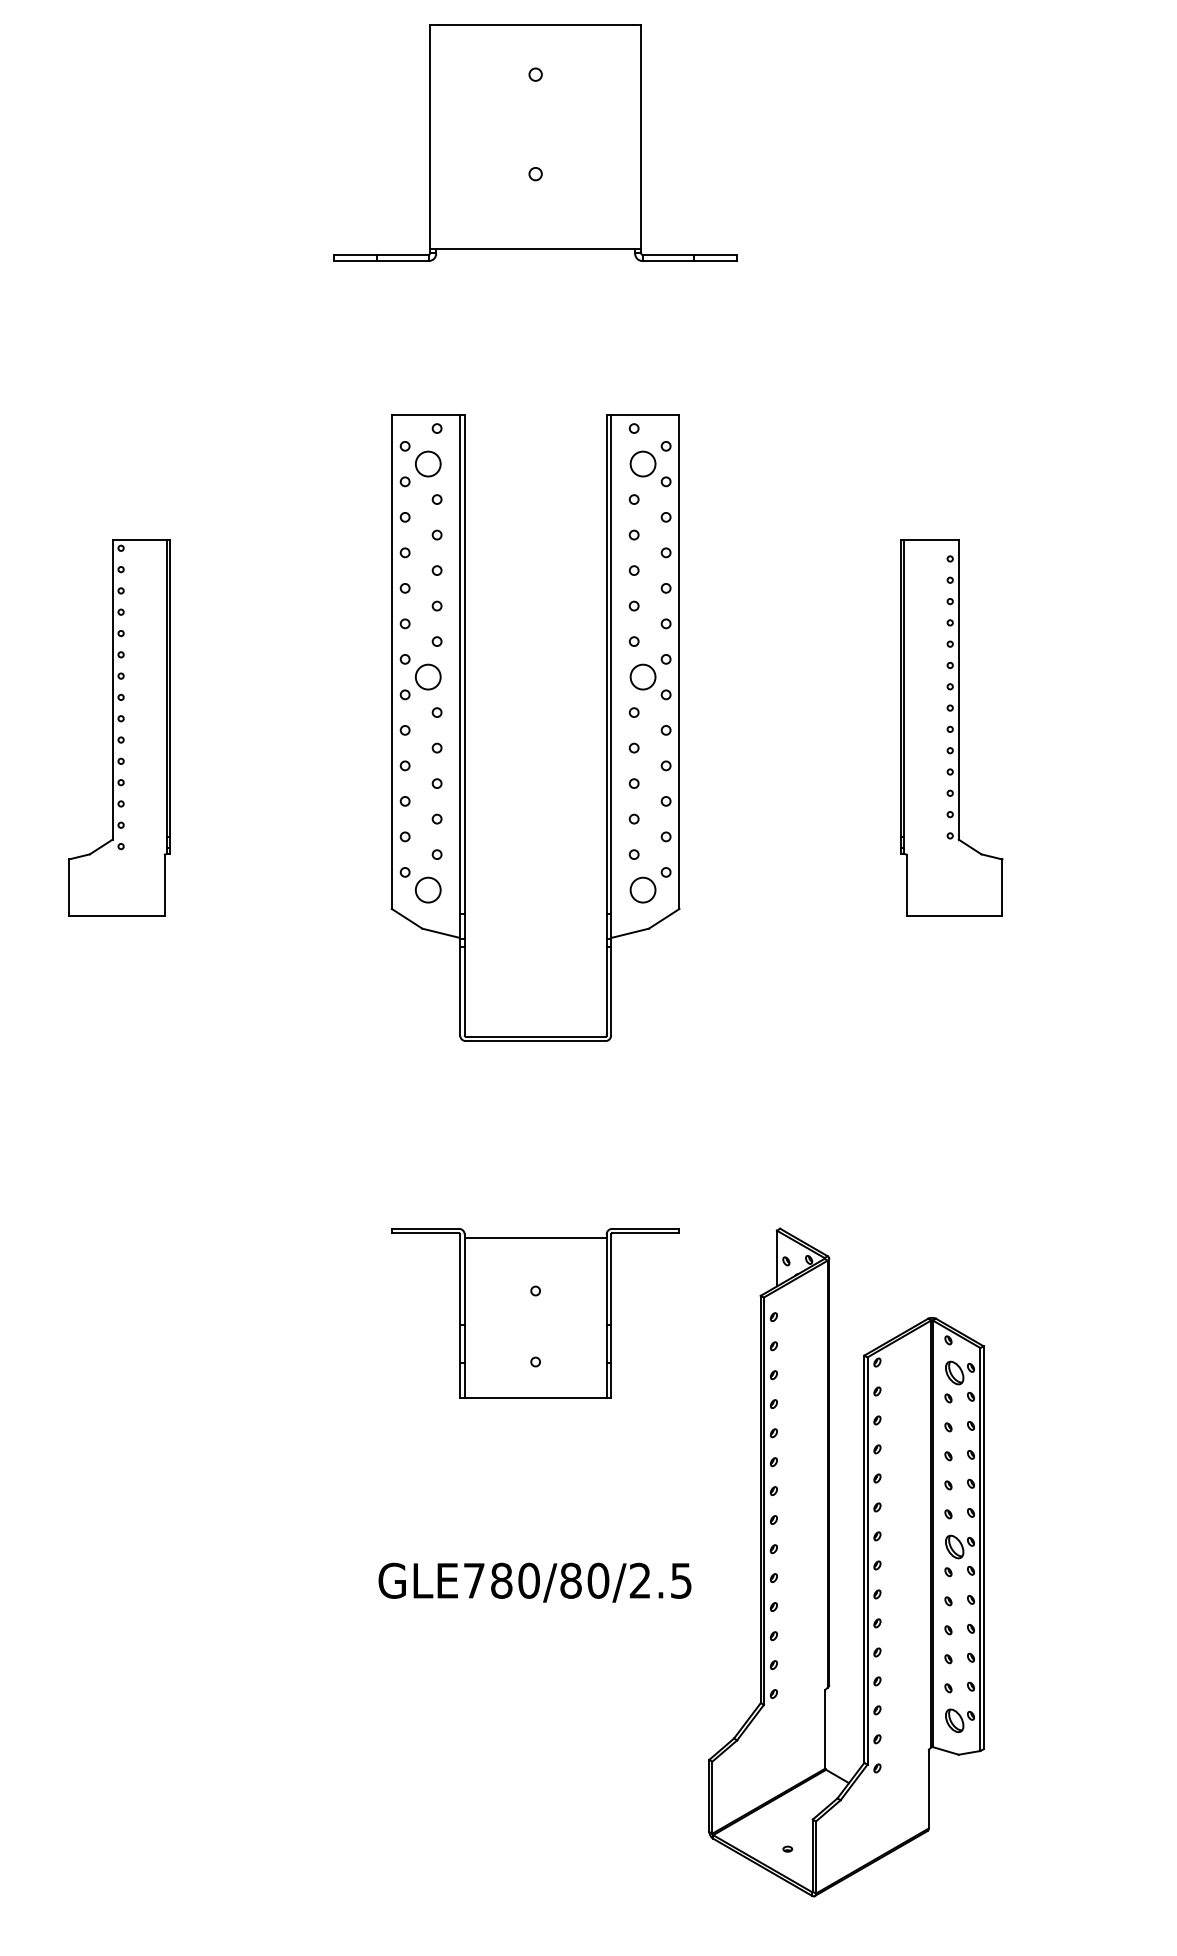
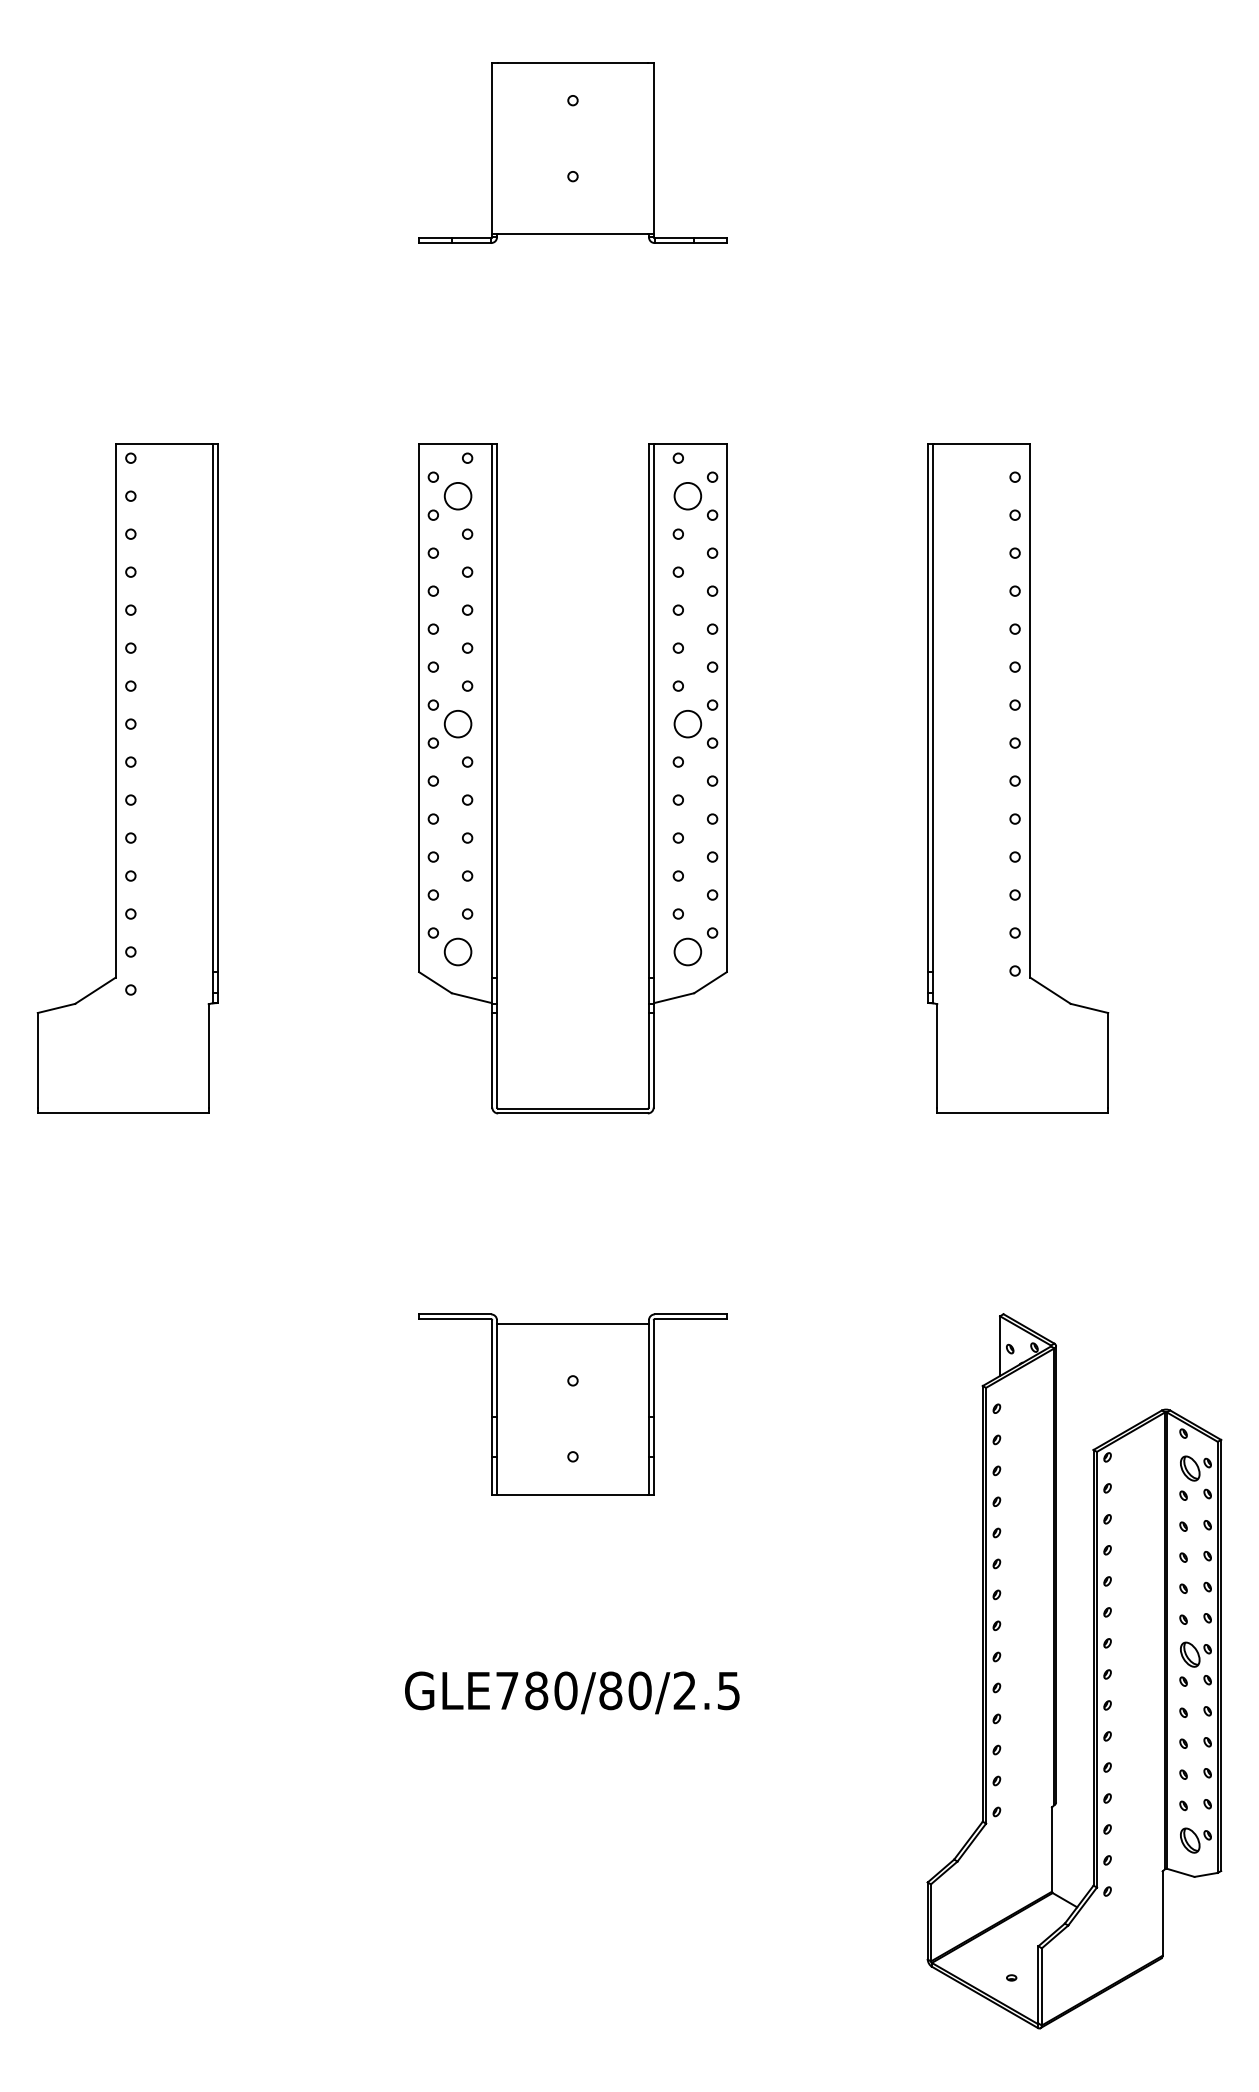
part: (535, 142) -> (572, 152), size x0.71
part: (119, 727) -> (127, 778), size x1.67
part: (952, 727) -> (1018, 778), size x1.67
part: (829, 1562) -> (1056, 1671), moved

